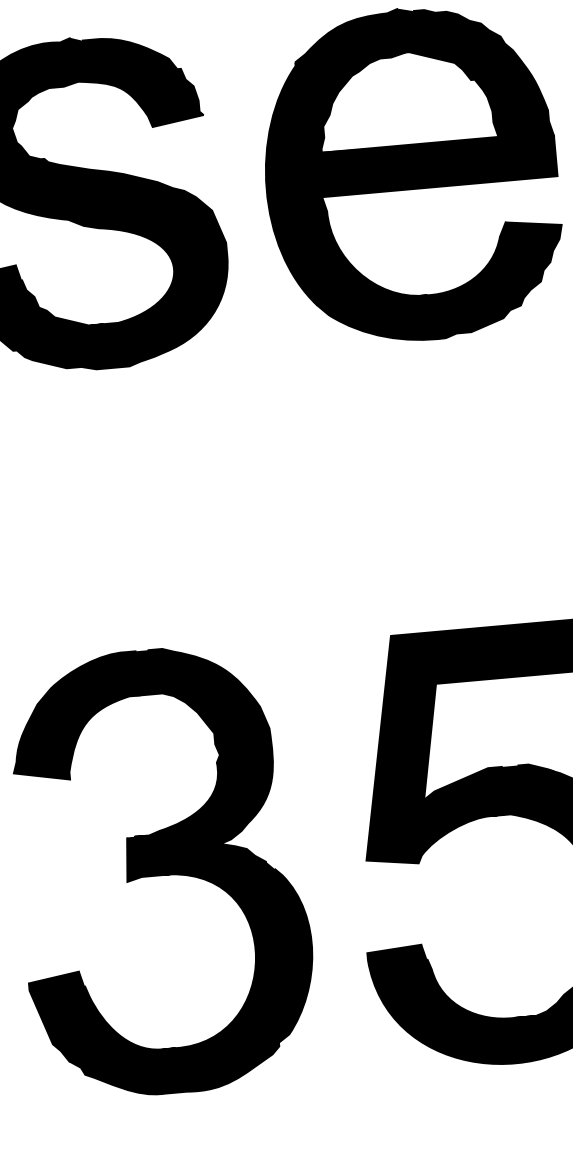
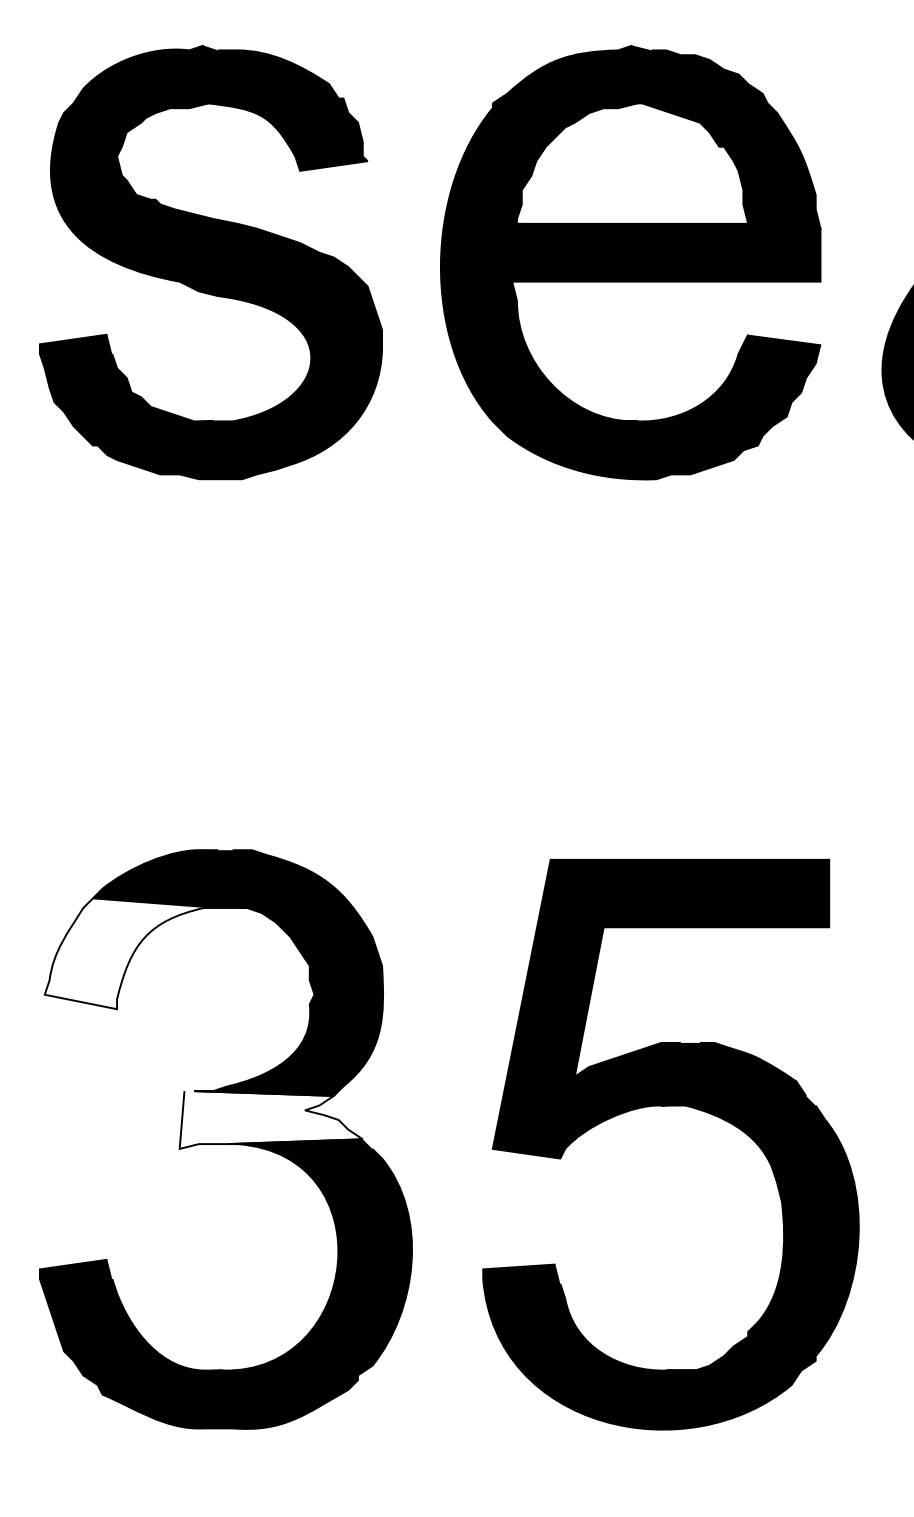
fill: (77, 736) -> (131, 953), removed
fill: (194, 853) -> (270, 1119), removed

